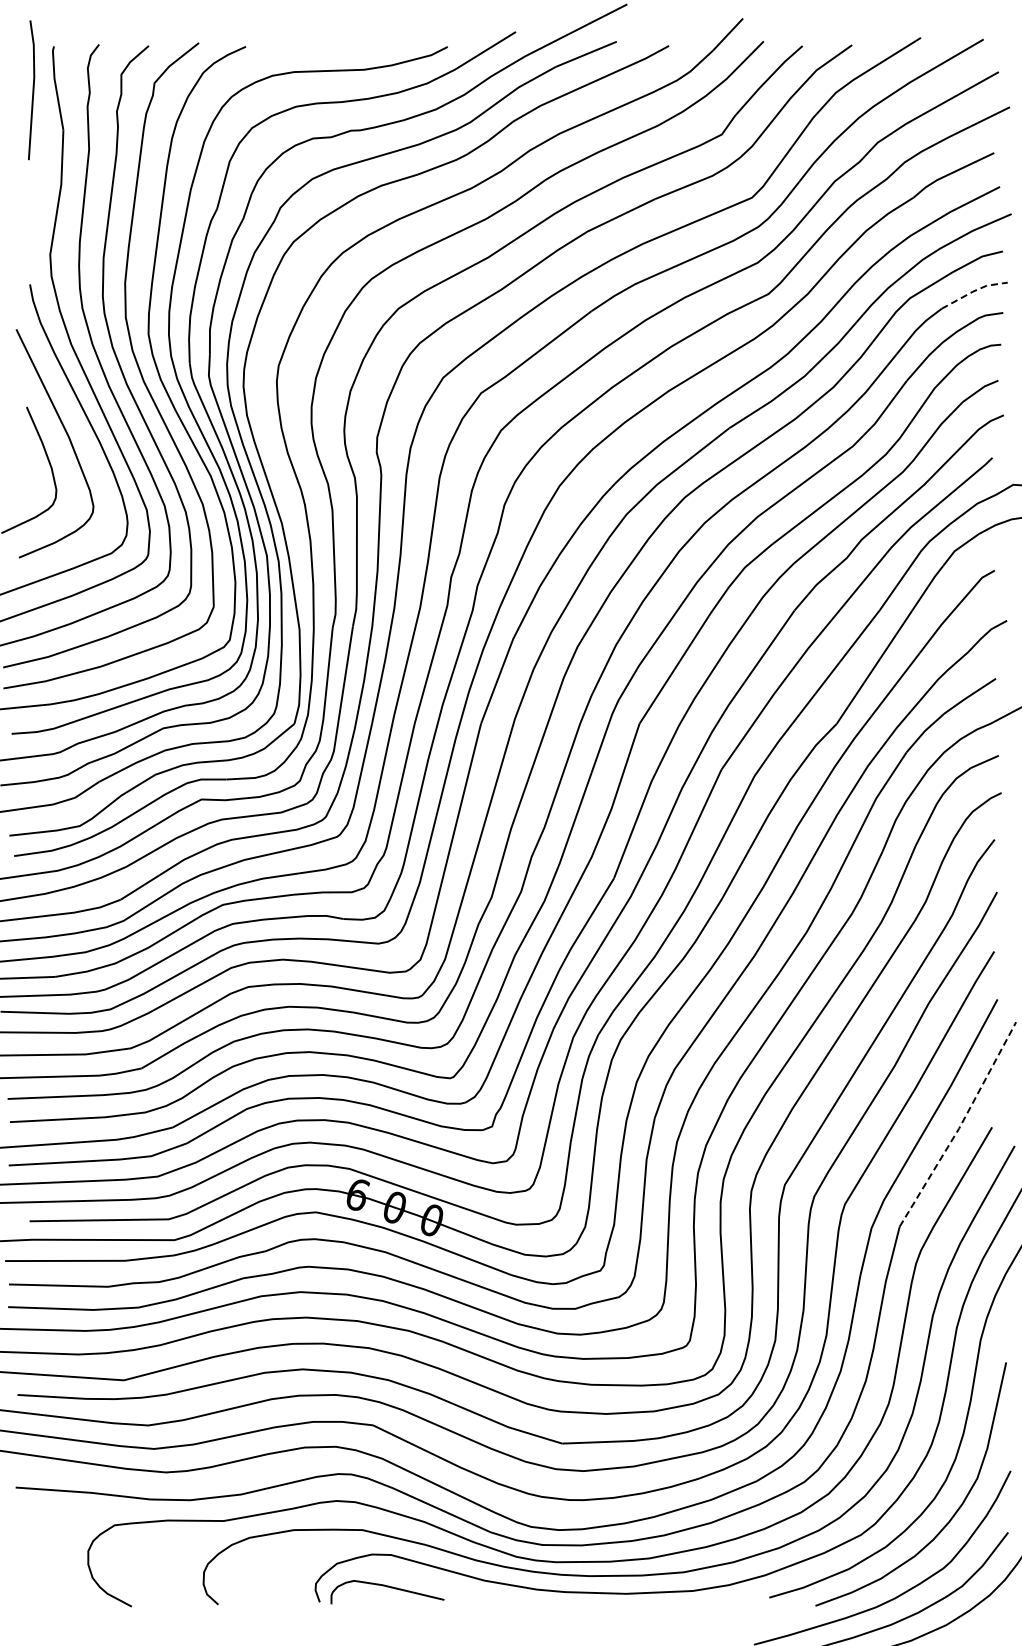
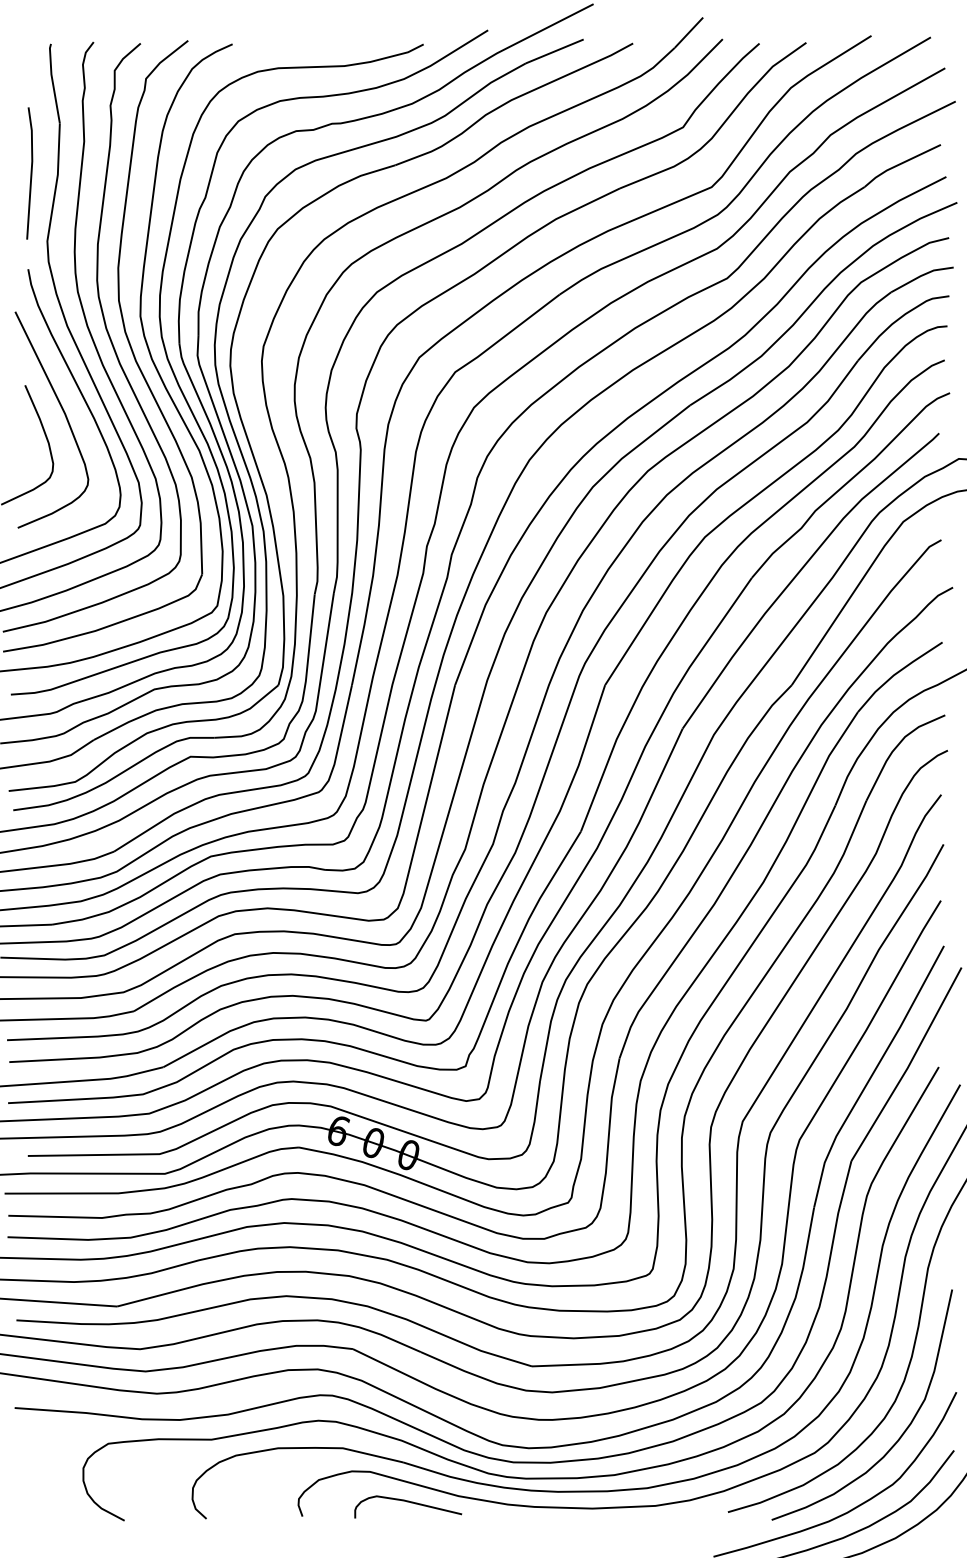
line: (32, 90) -> (30, 173), moved
line: (973, 291) -> (921, 275), dashed -> solid
line: (960, 1125) -> (908, 1065), dashed -> solid
curve: (387, 1587) -> (408, 1502), moved

